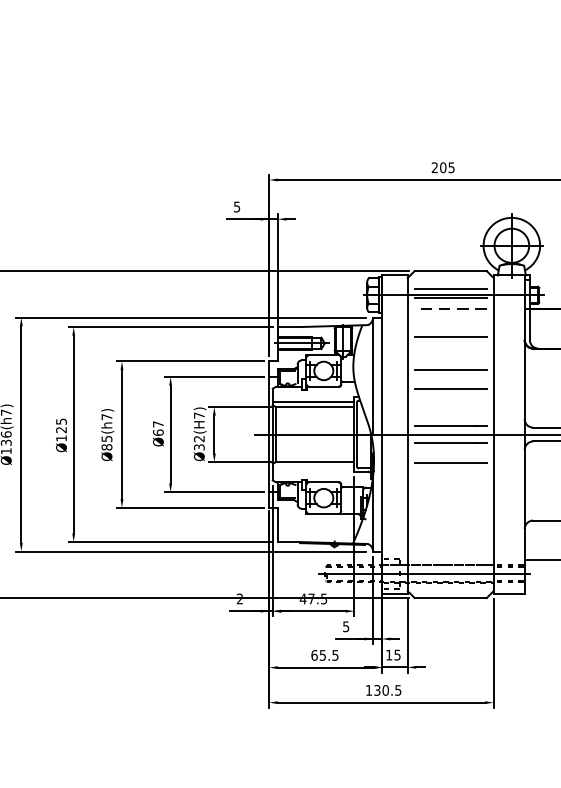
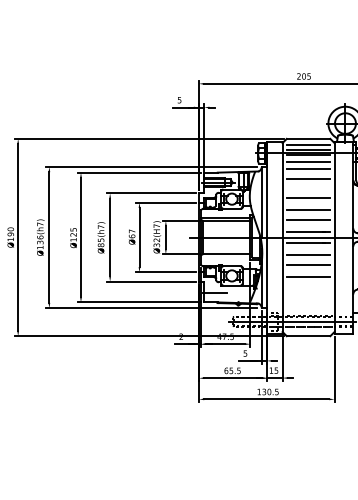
line: (450, 280) -> (308, 144), added
line: (450, 308) -> (308, 161), dashed -> solid
line: (450, 321) -> (308, 169), added
line: (450, 406) -> (308, 220), added
line: (450, 479) -> (308, 264), added
line: (450, 499) -> (308, 276), added
line: (294, 525) -> (214, 292), added

